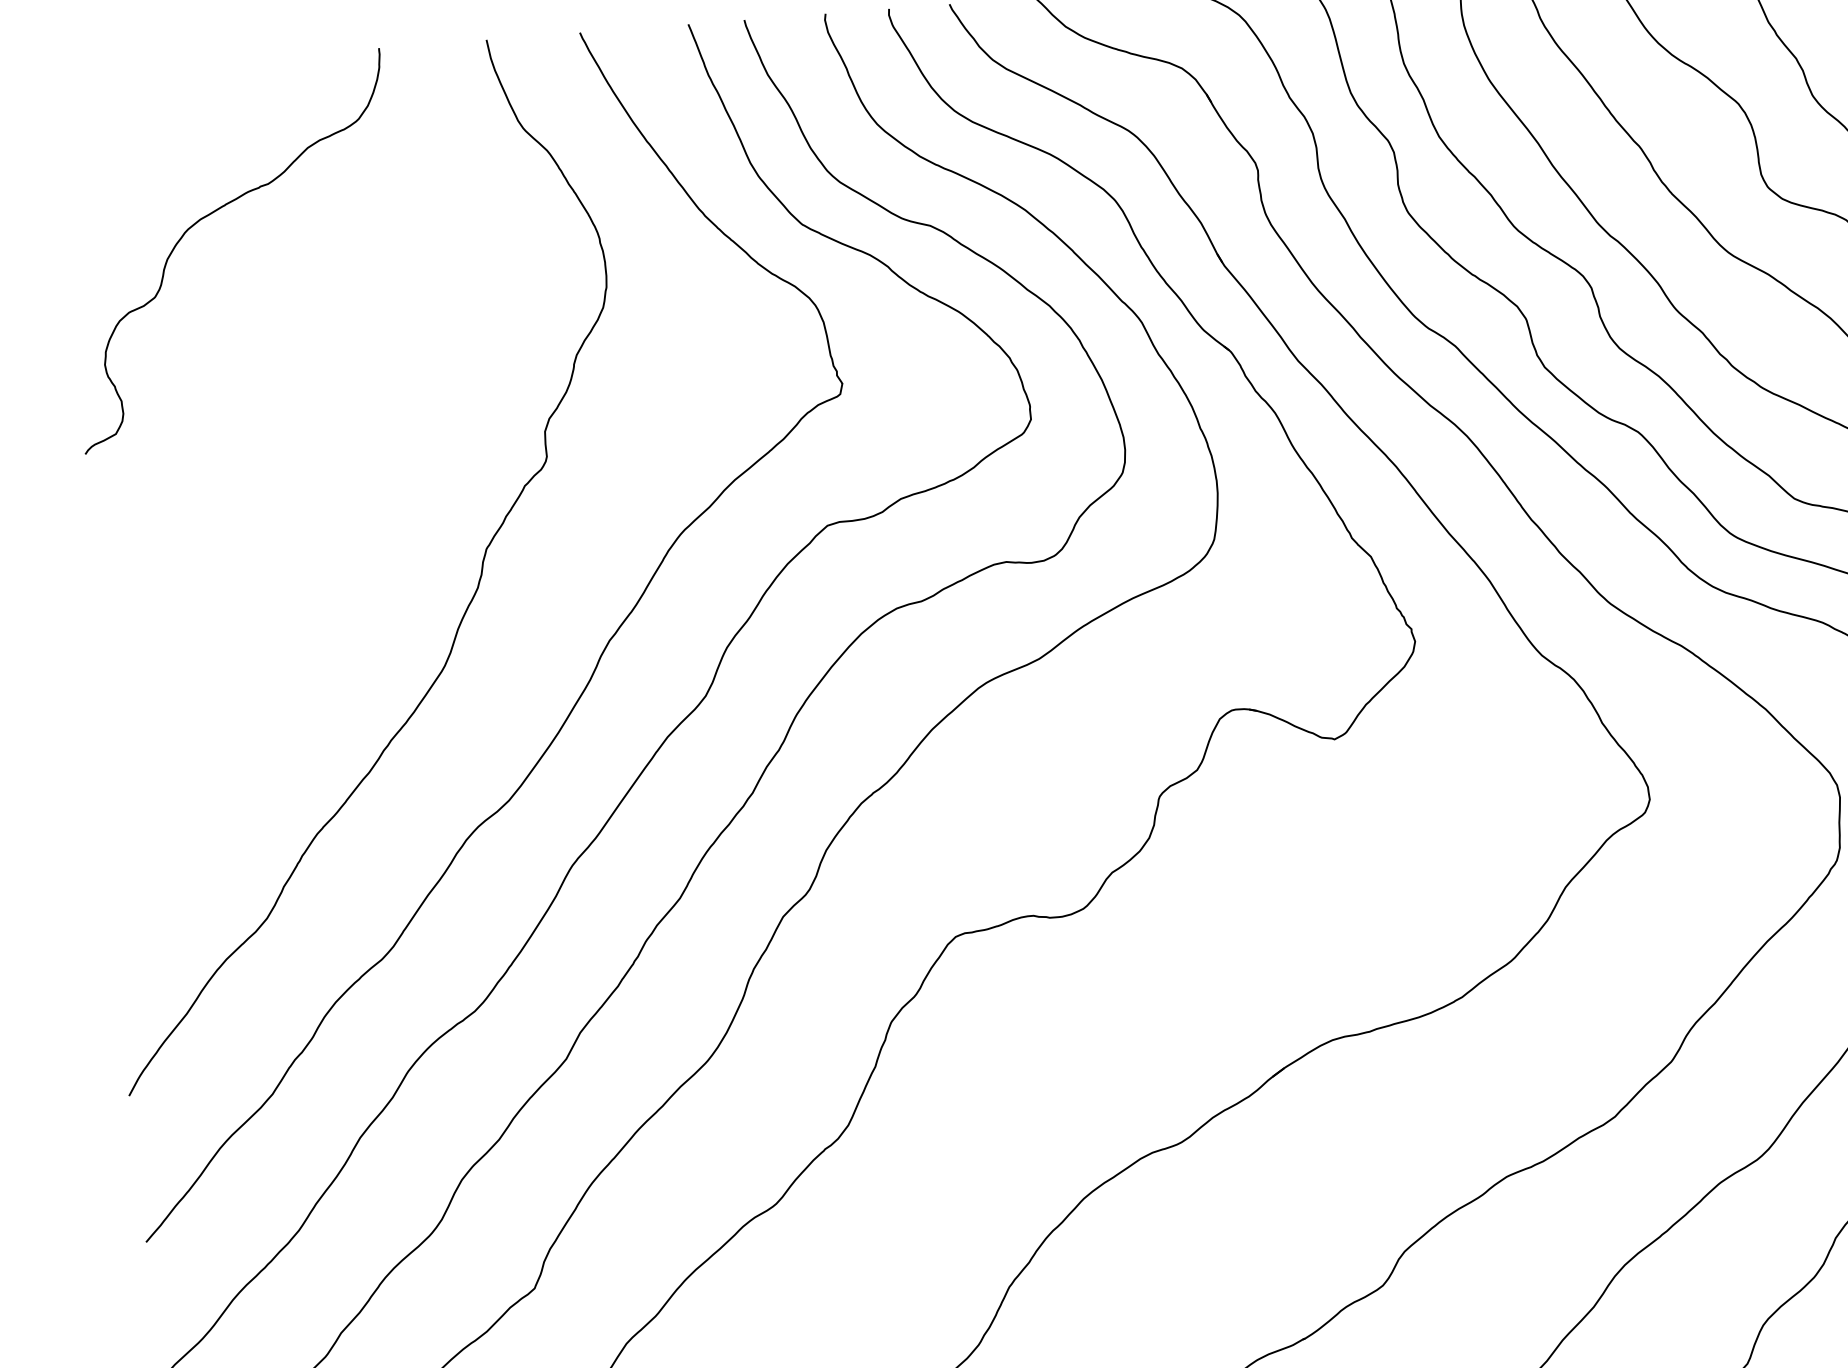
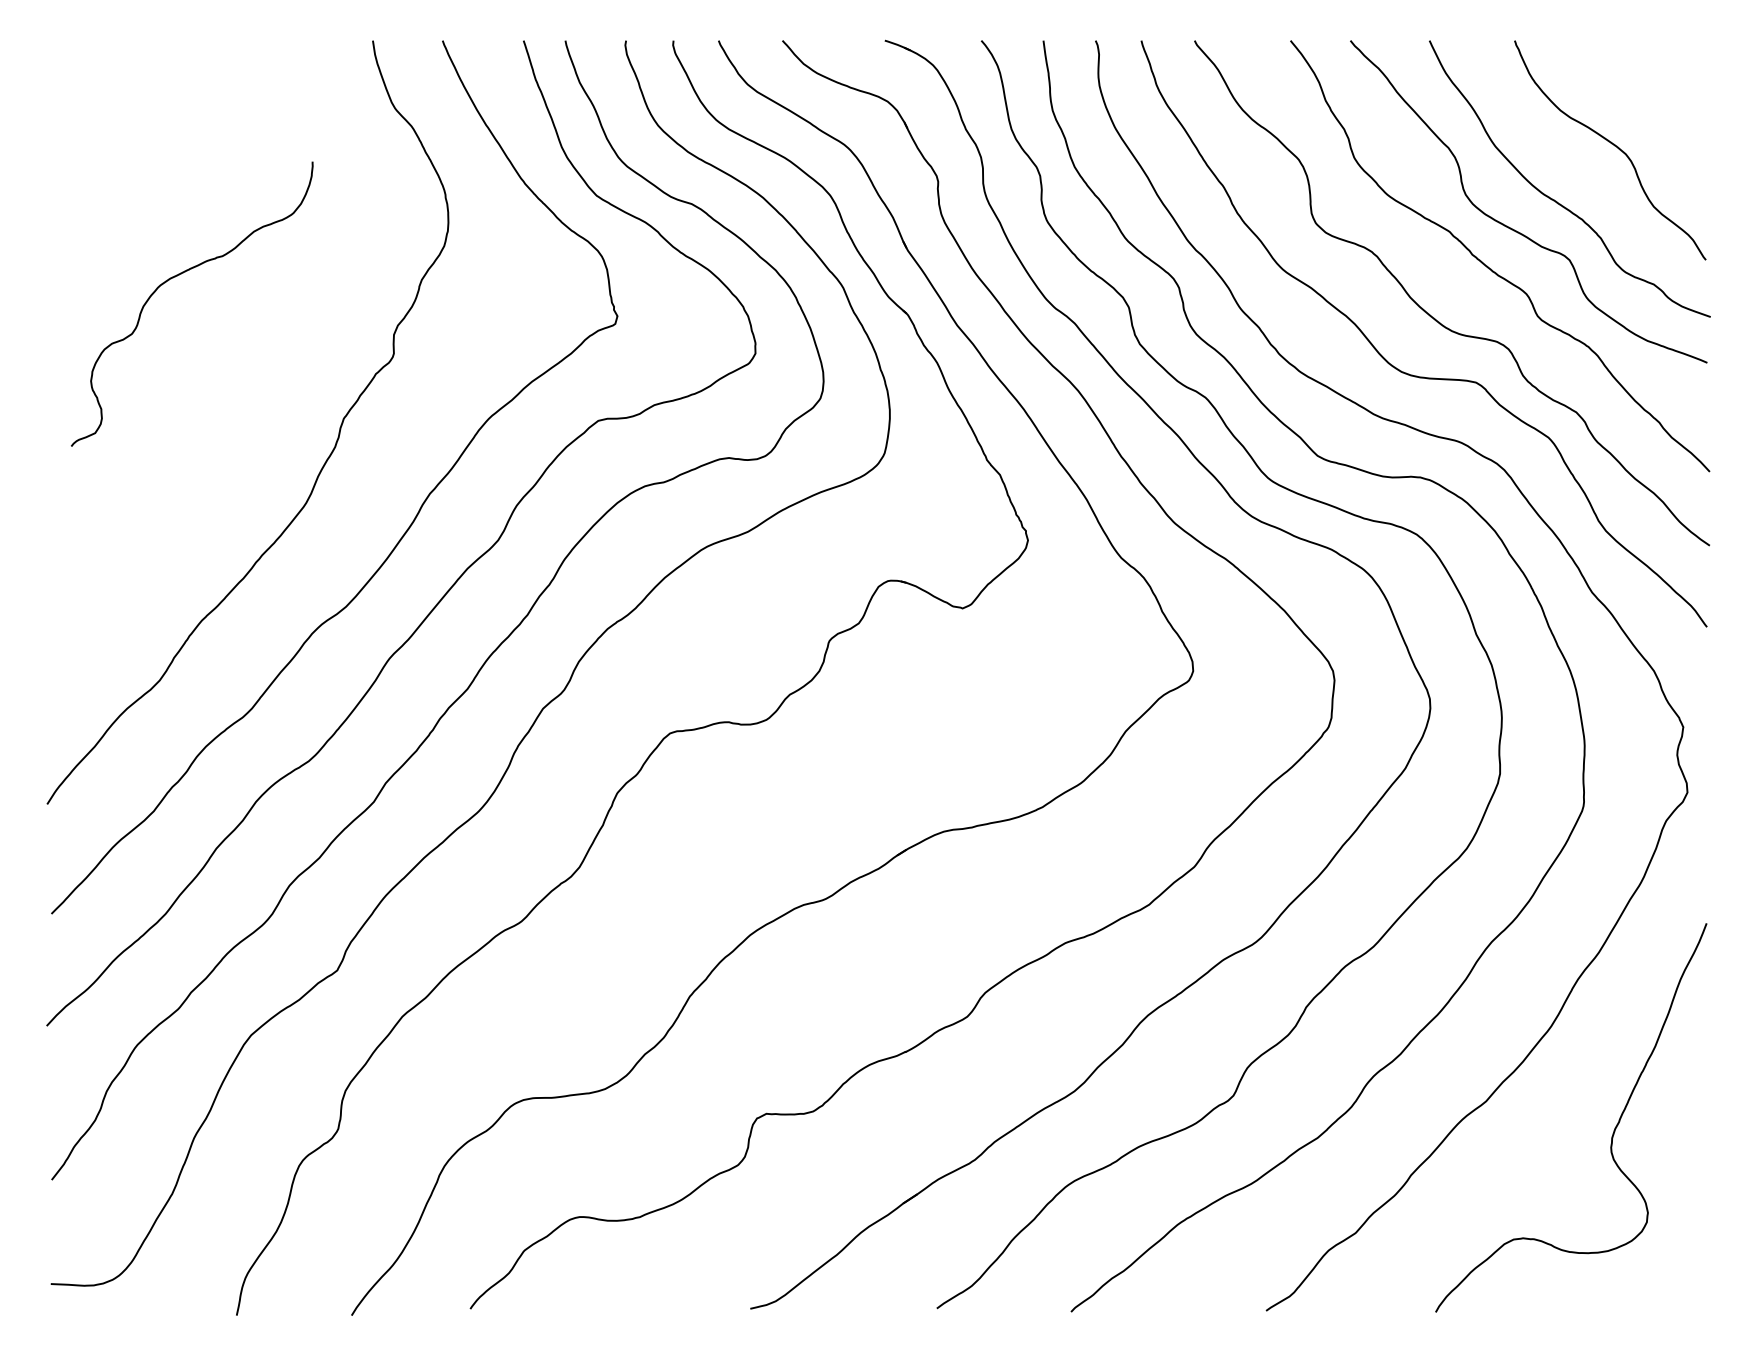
curve: (212, 214) -> (179, 275), moved

